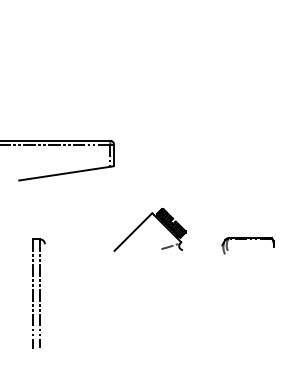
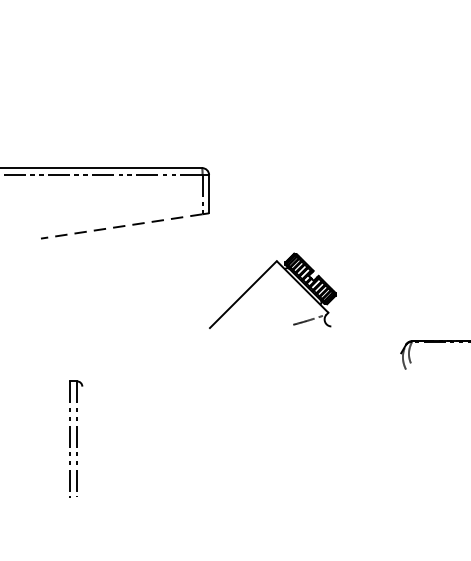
line: (64, 173) -> (121, 226), solid -> dashed
part: (143, 223) -> (261, 279), moved
part: (38, 293) -> (75, 439), size x0.6

